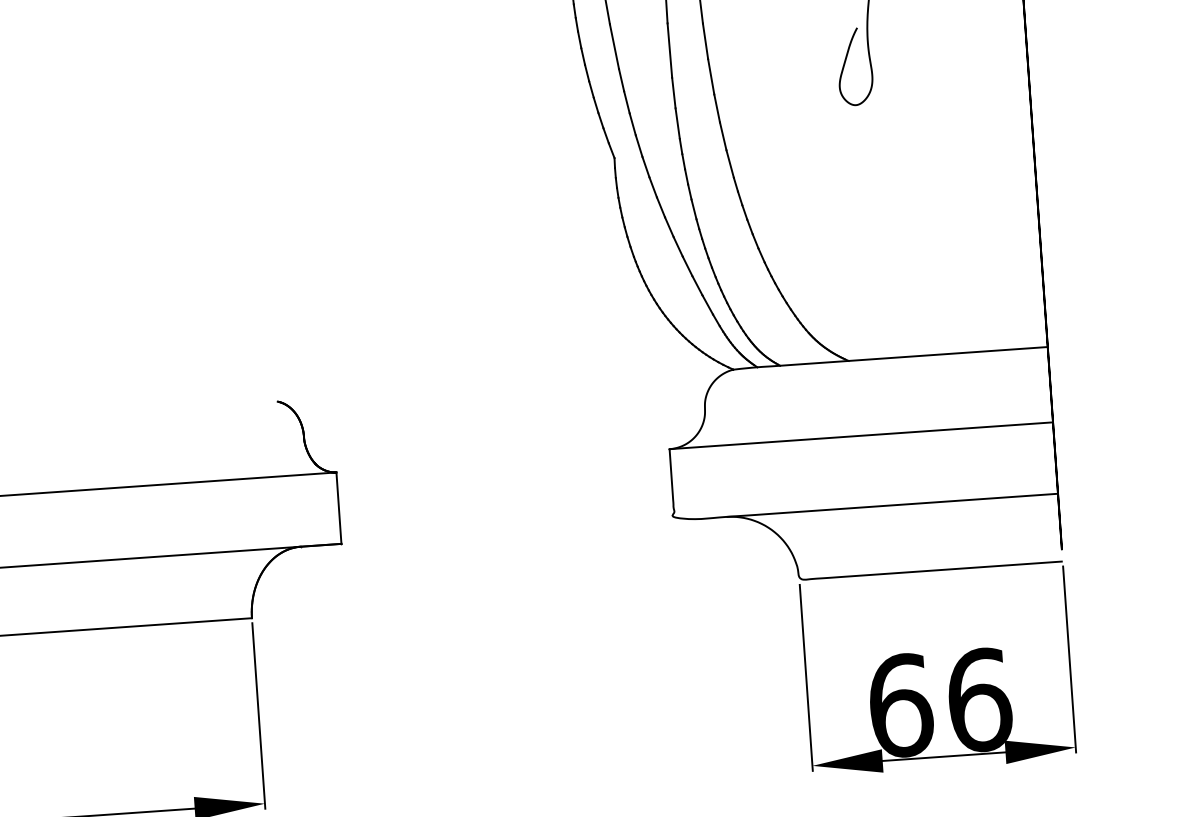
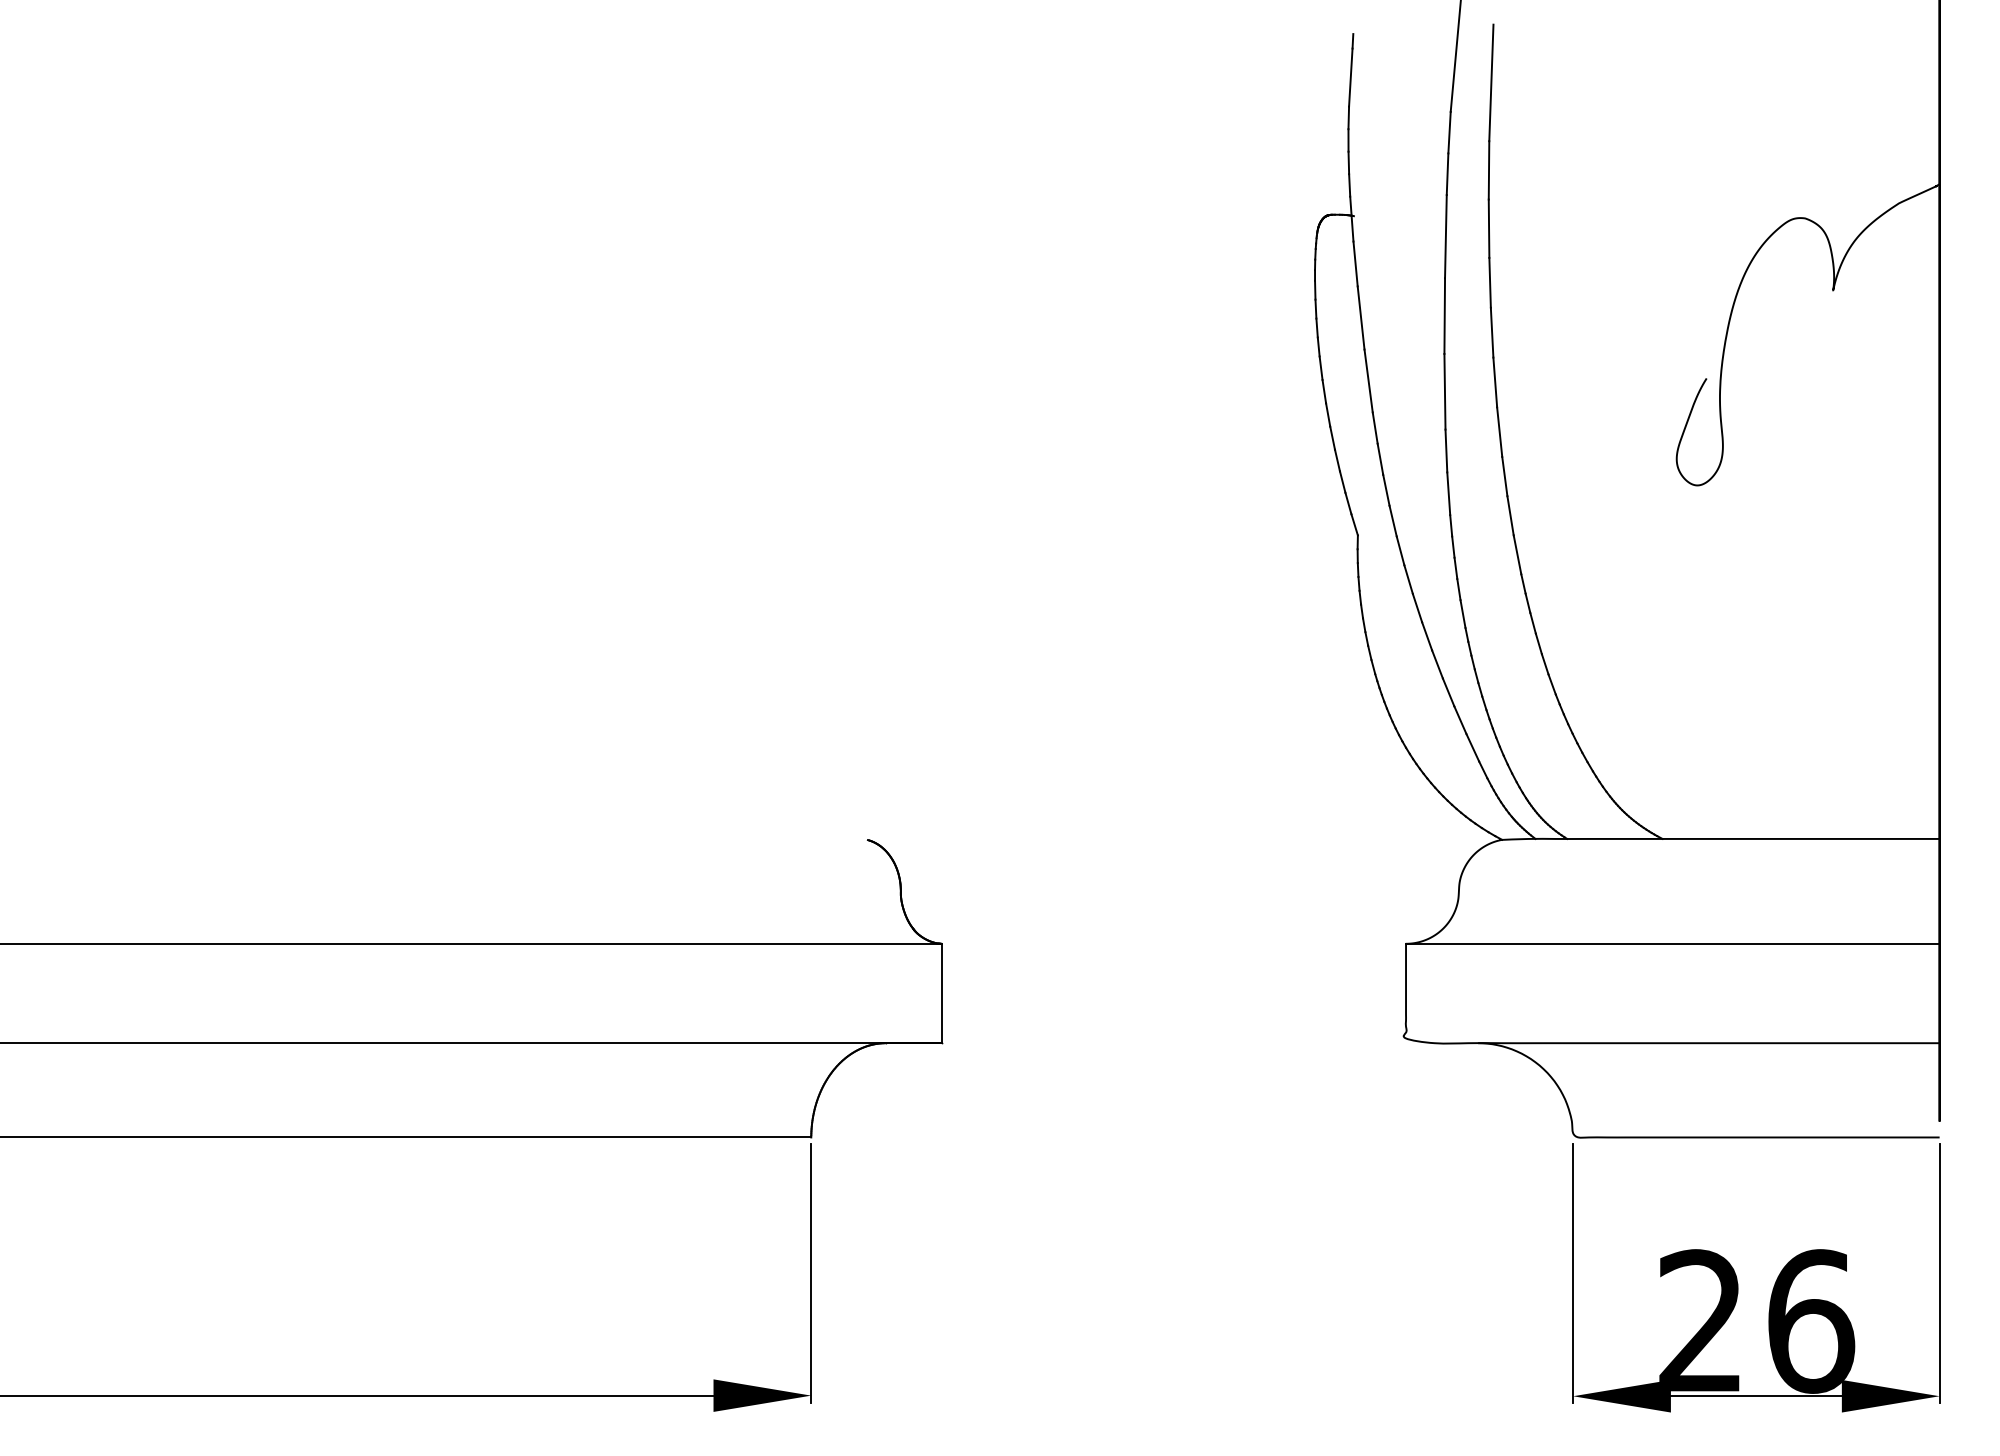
text: (900, 705) -> (1701, 1321), 66 -> 26

